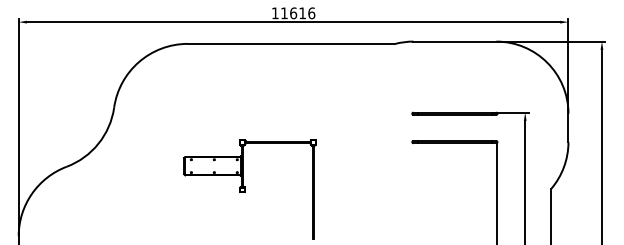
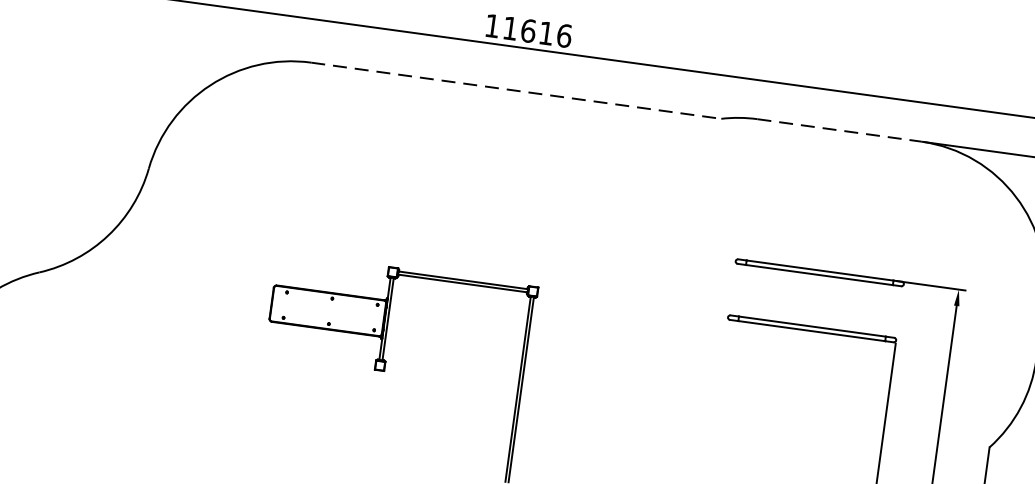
line: (455, 41) -> (840, 130), solid -> dashed
line: (291, 43) -> (516, 89), solid -> dashed

